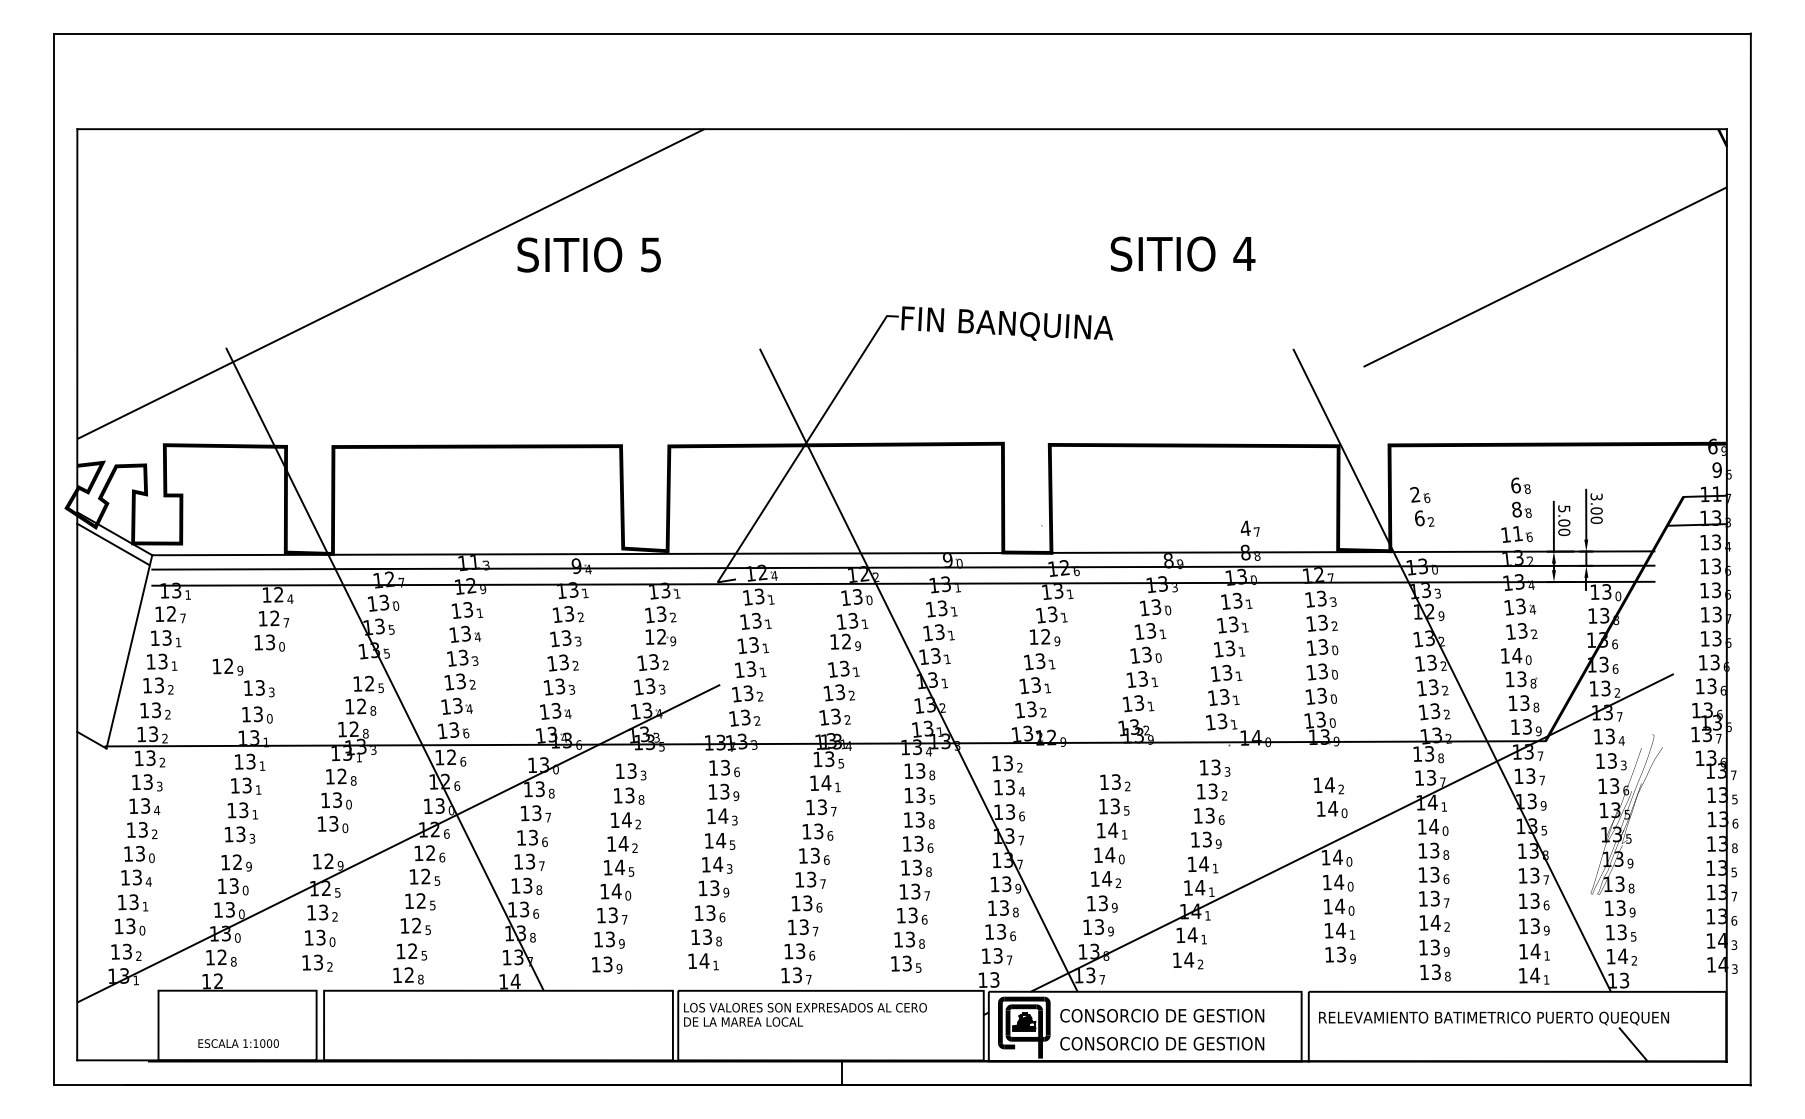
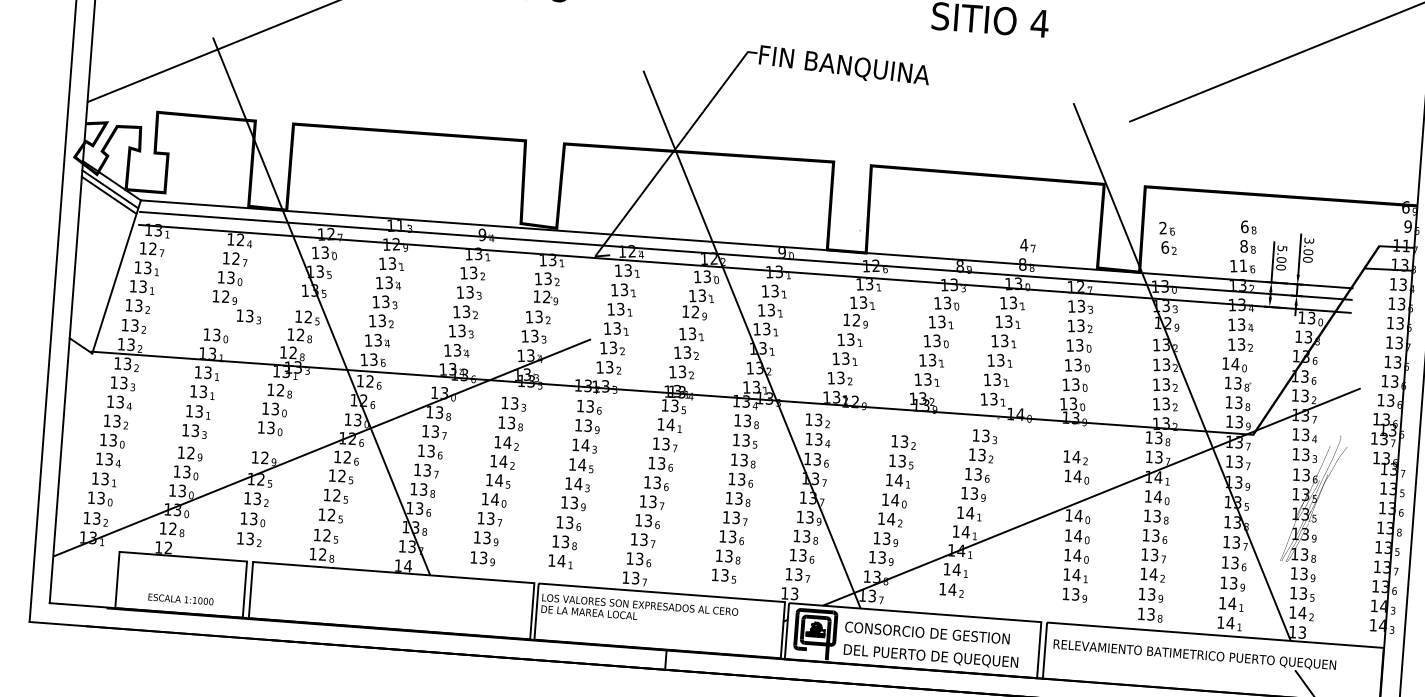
line: (112, 551) -> (109, 194), added
text: (243, 677) -> (236, 306), moved
text: (1168, 1044) -> (930, 656), CONSORCIO DE GESTION -> DEL PUERTO DE QUEQUEN

